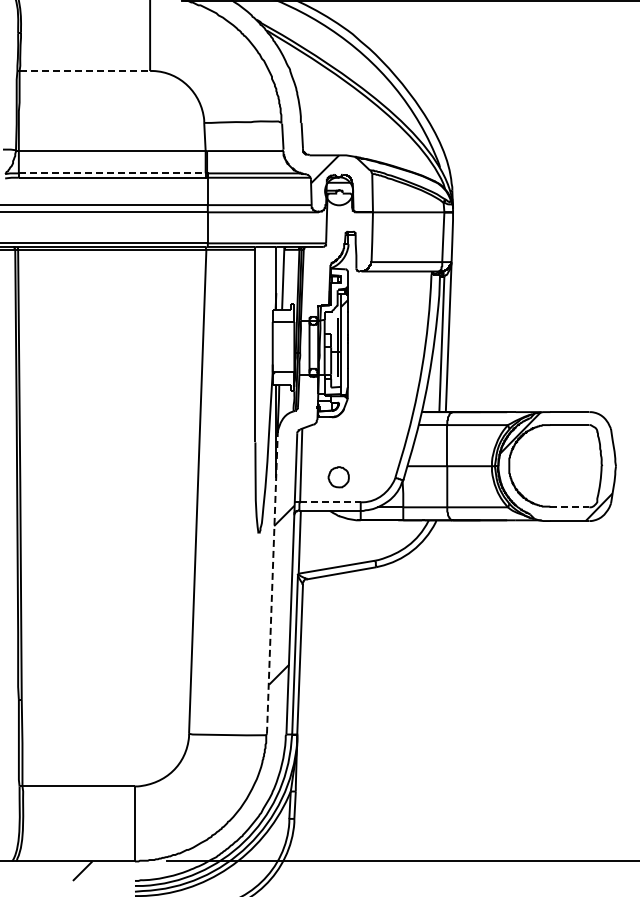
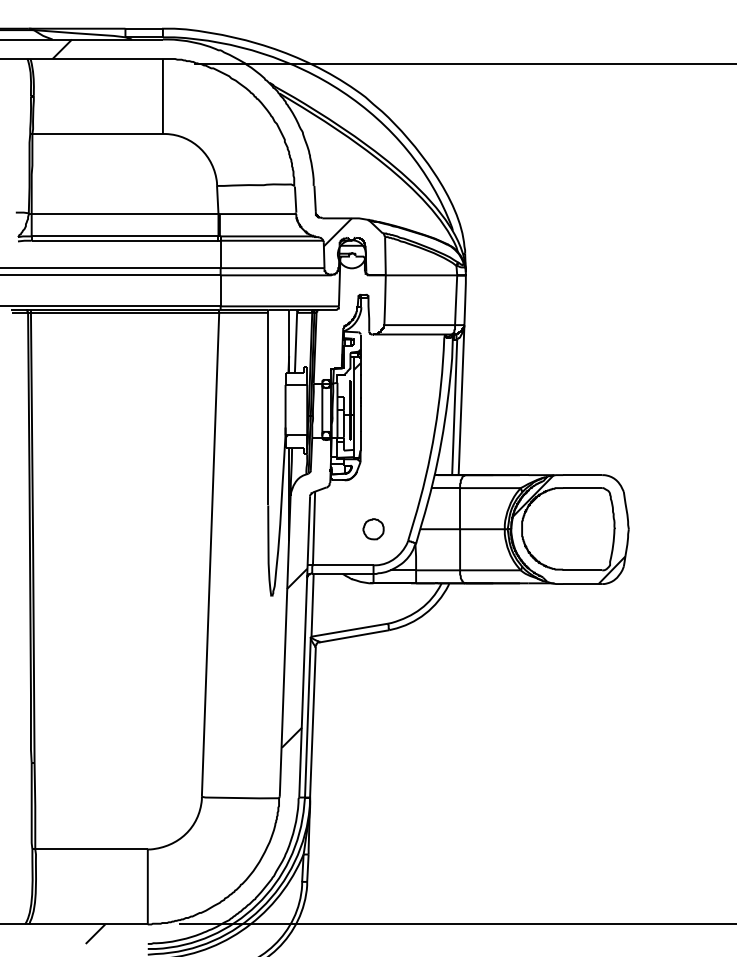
line: (85, 71) -> (98, 134), dashed -> solid
line: (112, 173) -> (125, 236), dashed -> solid
part: (338, 477) -> (373, 529), moved
line: (330, 502) -> (343, 565), dashed -> solid
line: (570, 507) -> (583, 570), dashed -> solid
line: (272, 582) -> (285, 645), dashed -> solid

